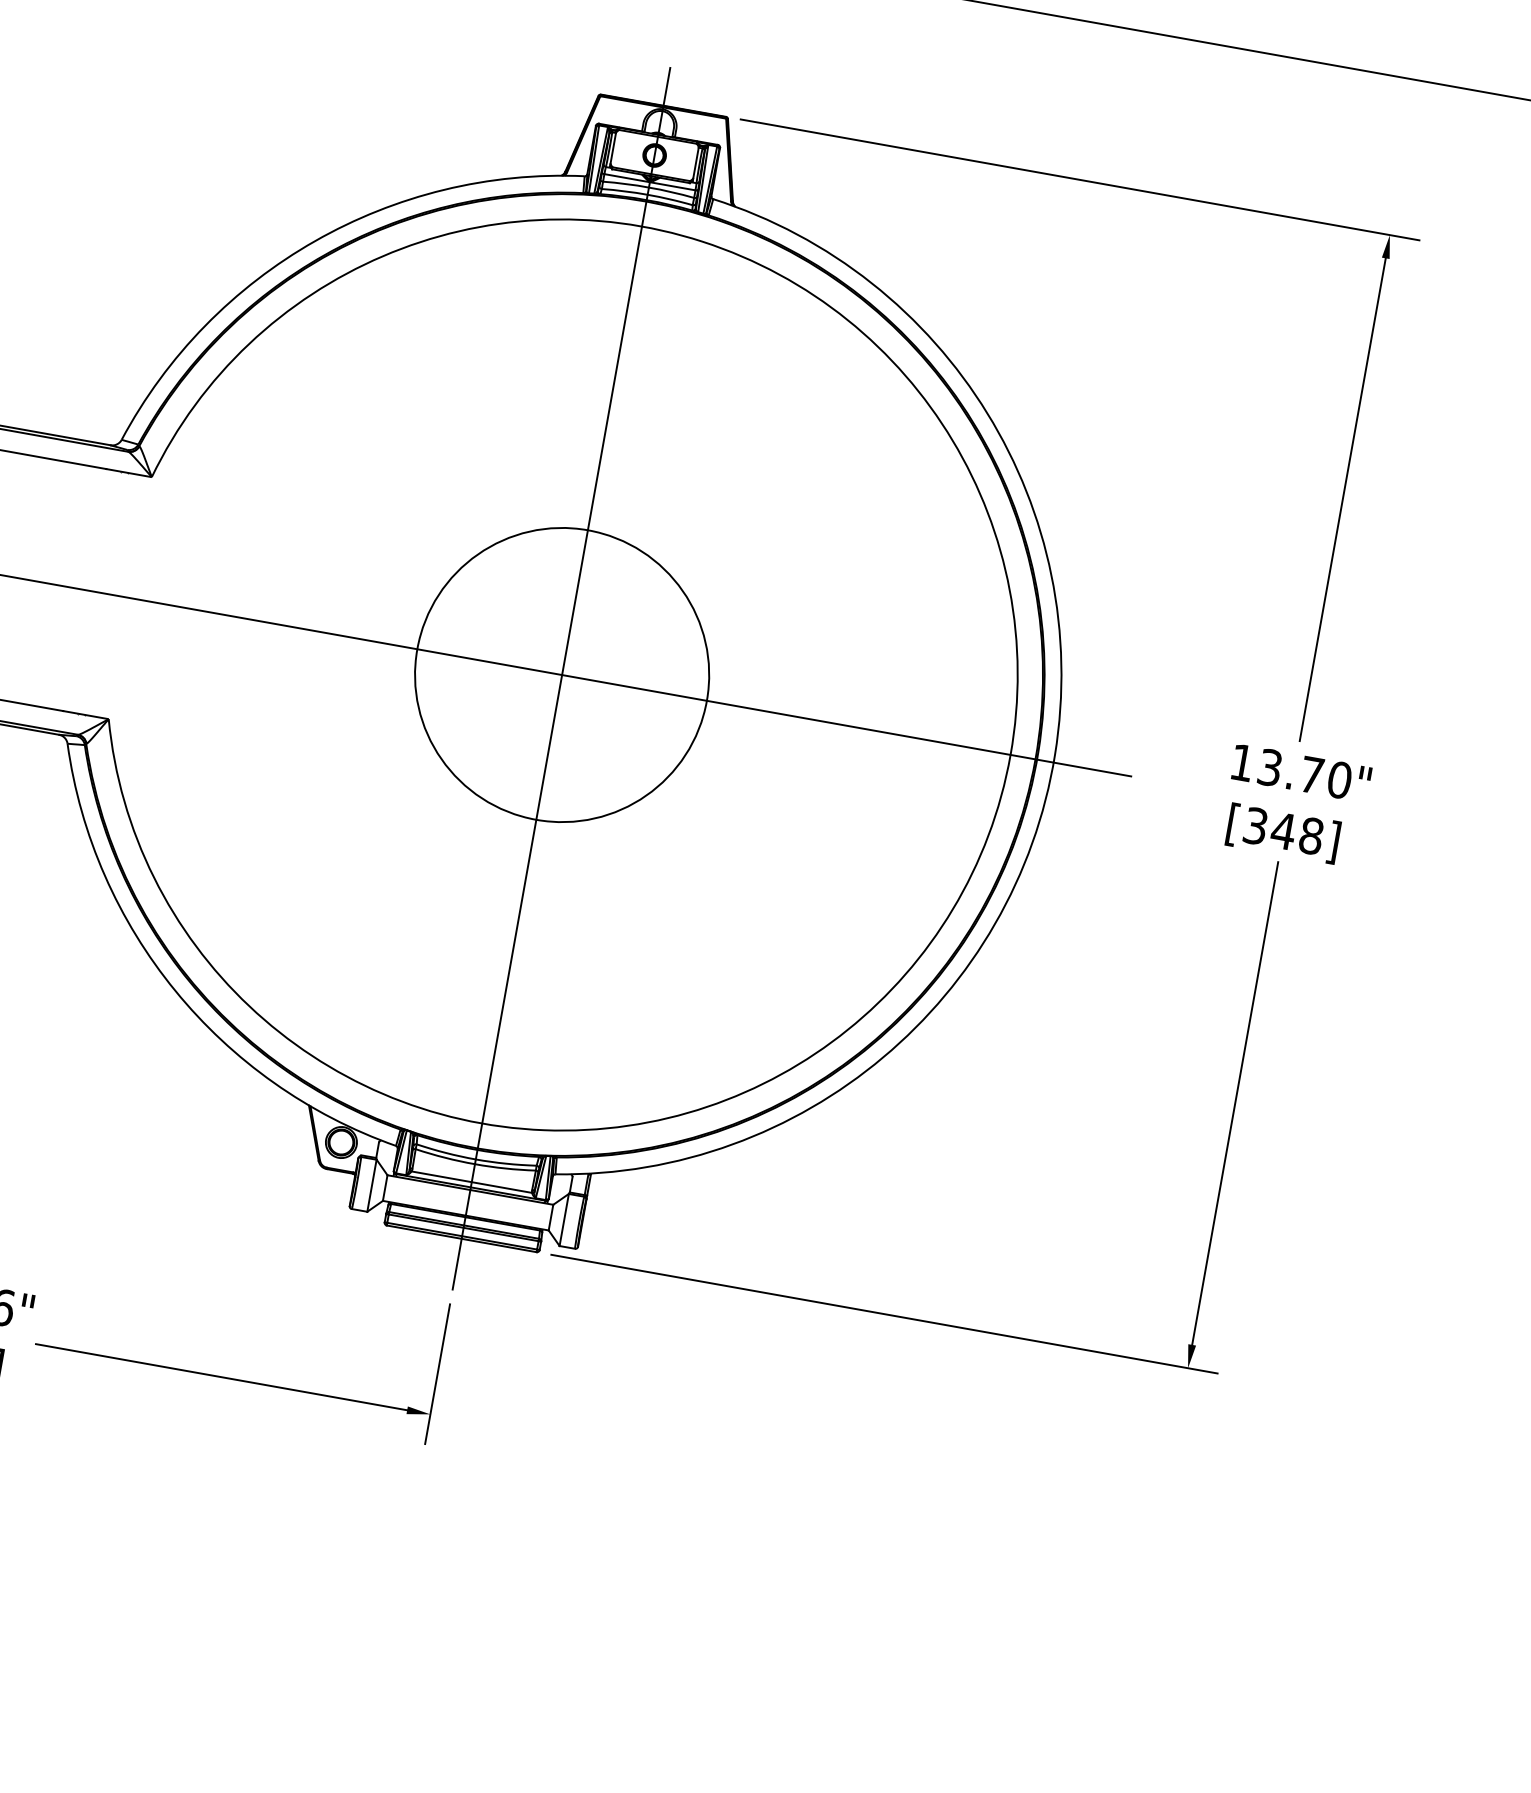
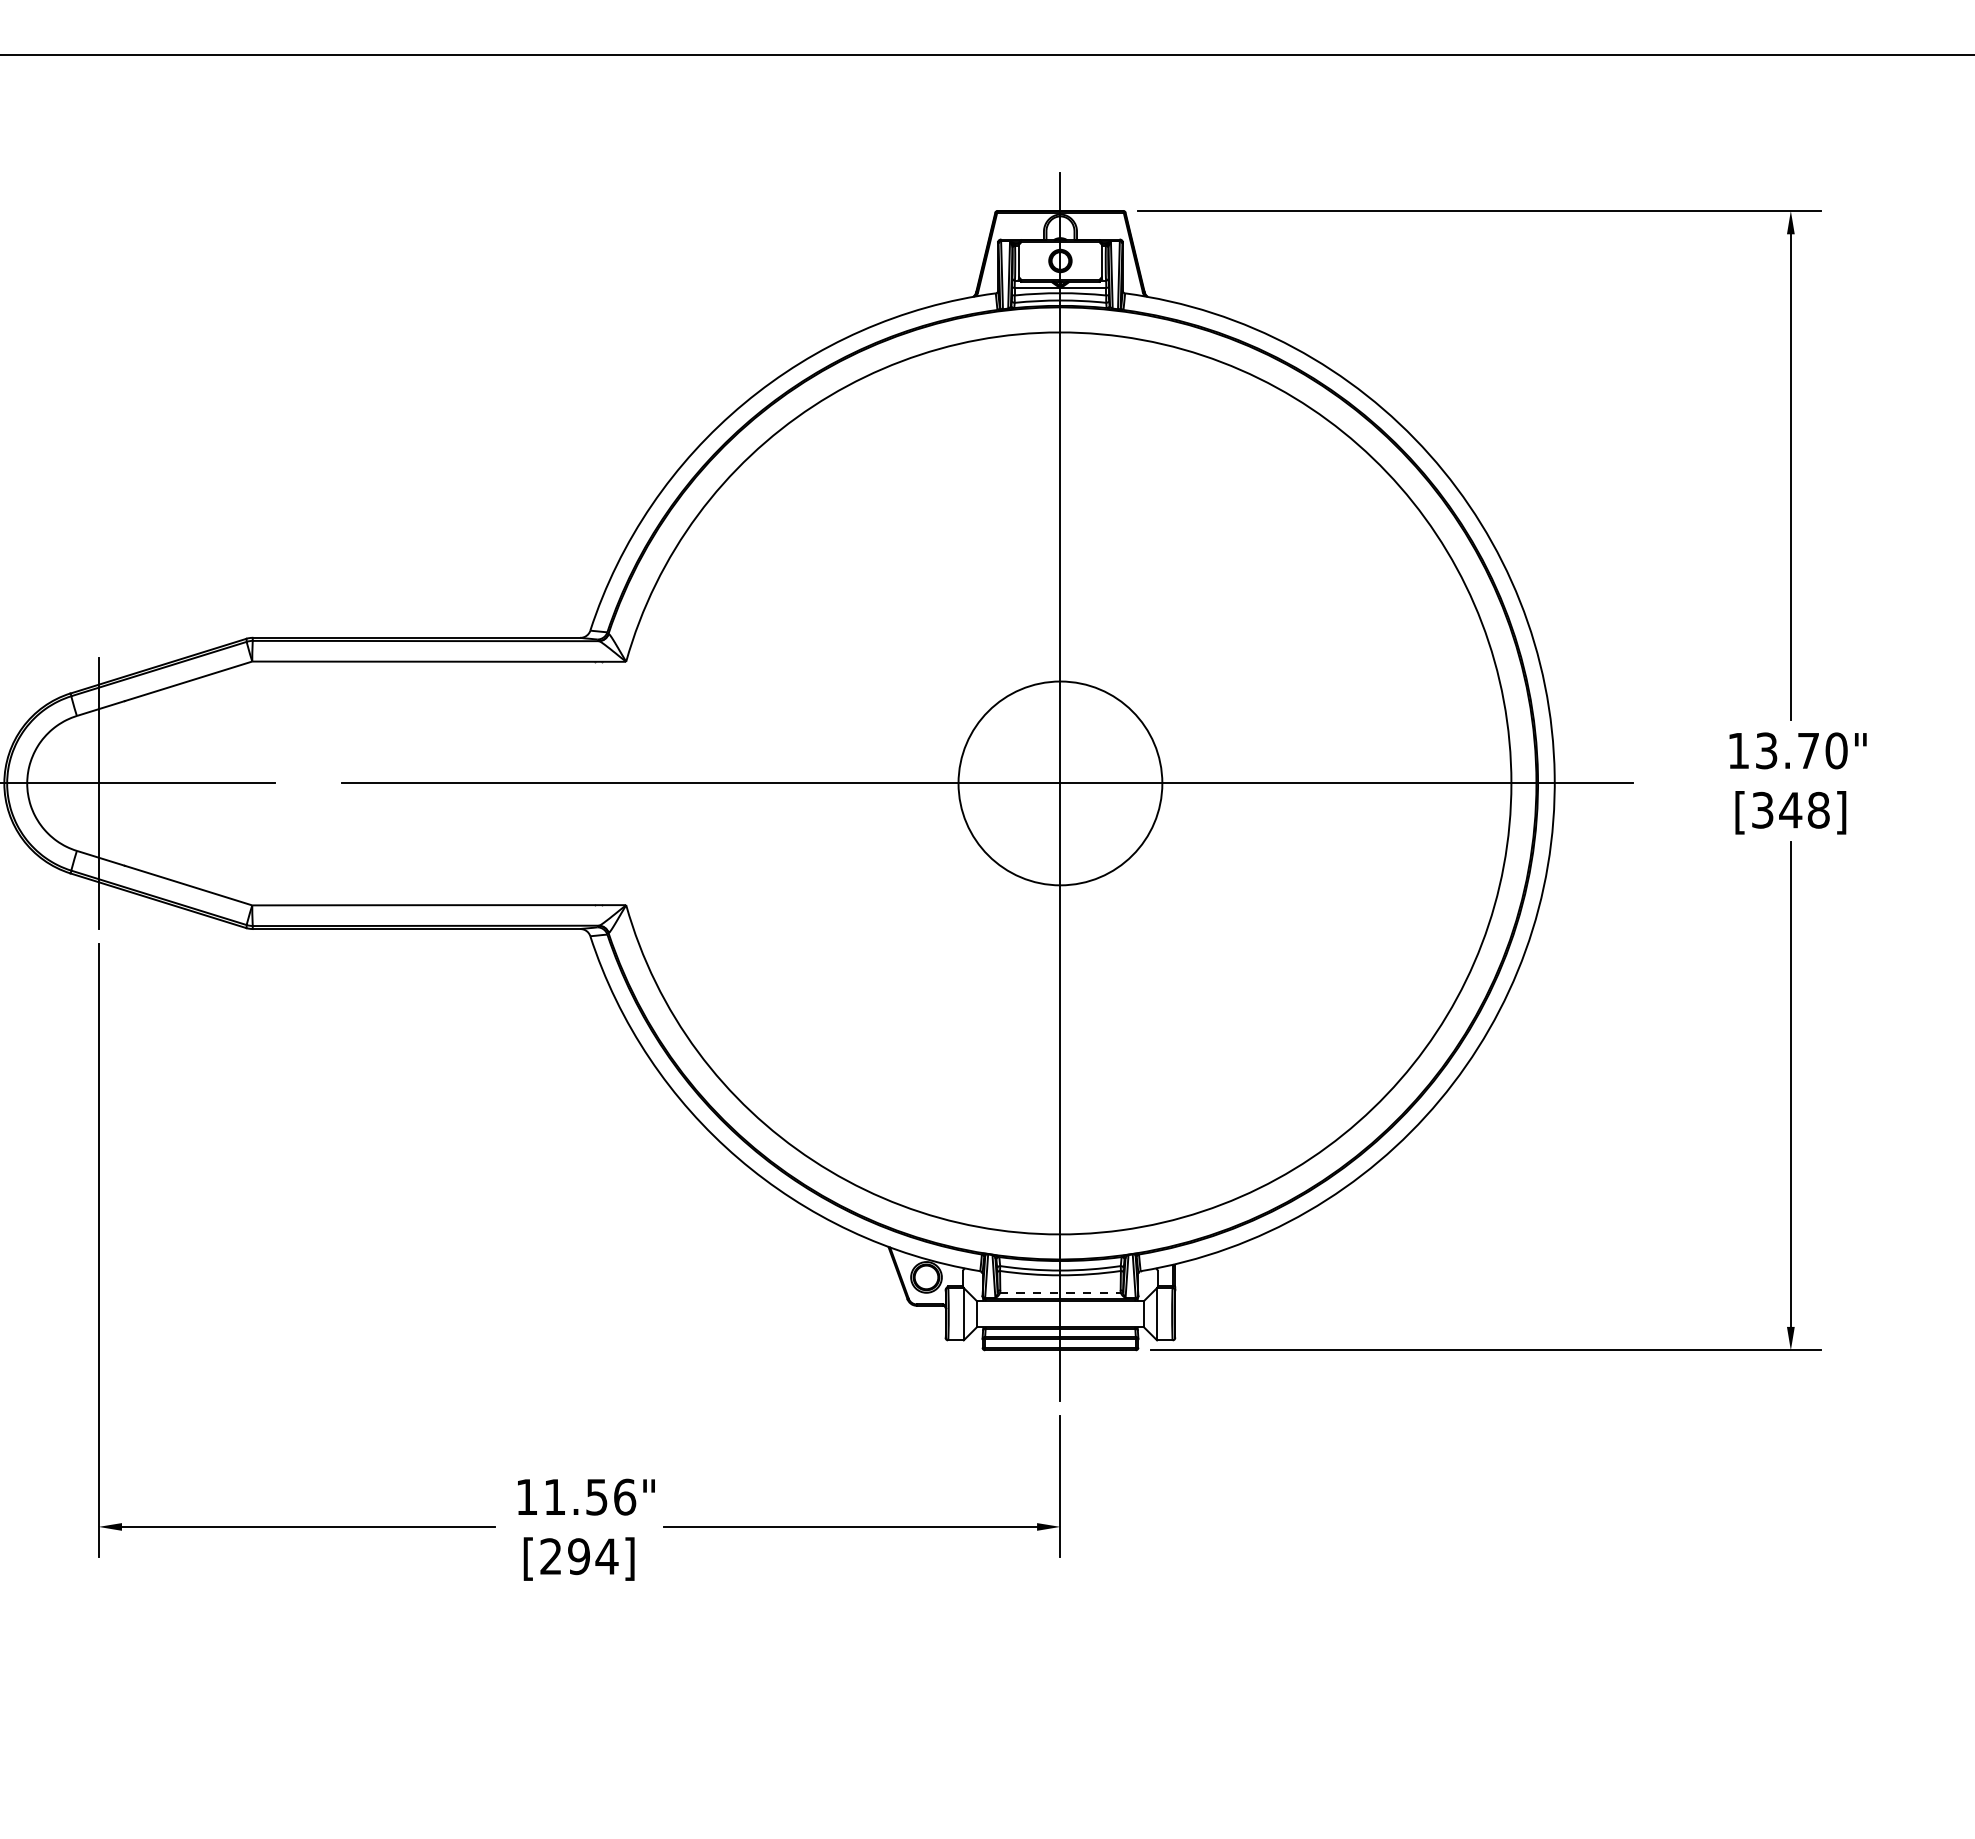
circle: (562, 675) -> (1060, 783), size x0.7
line: (471, 1182) -> (1060, 1293), solid -> dashed

